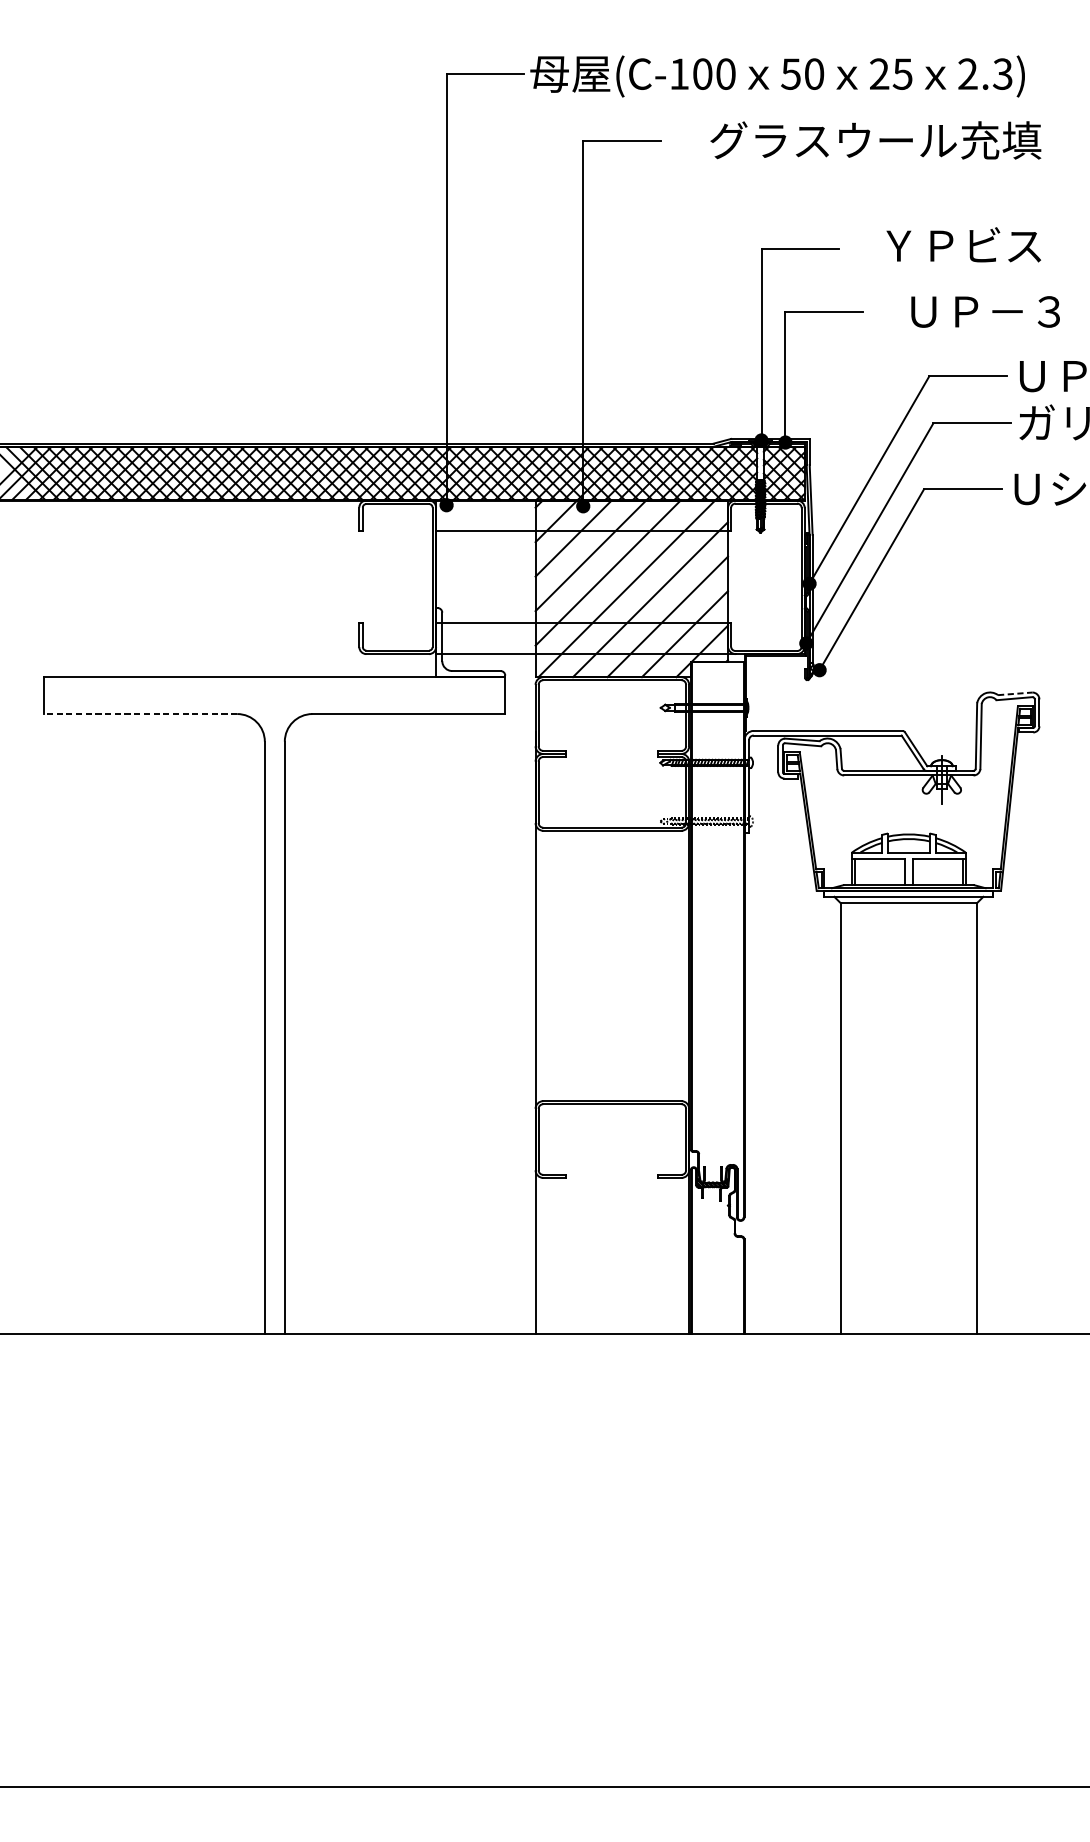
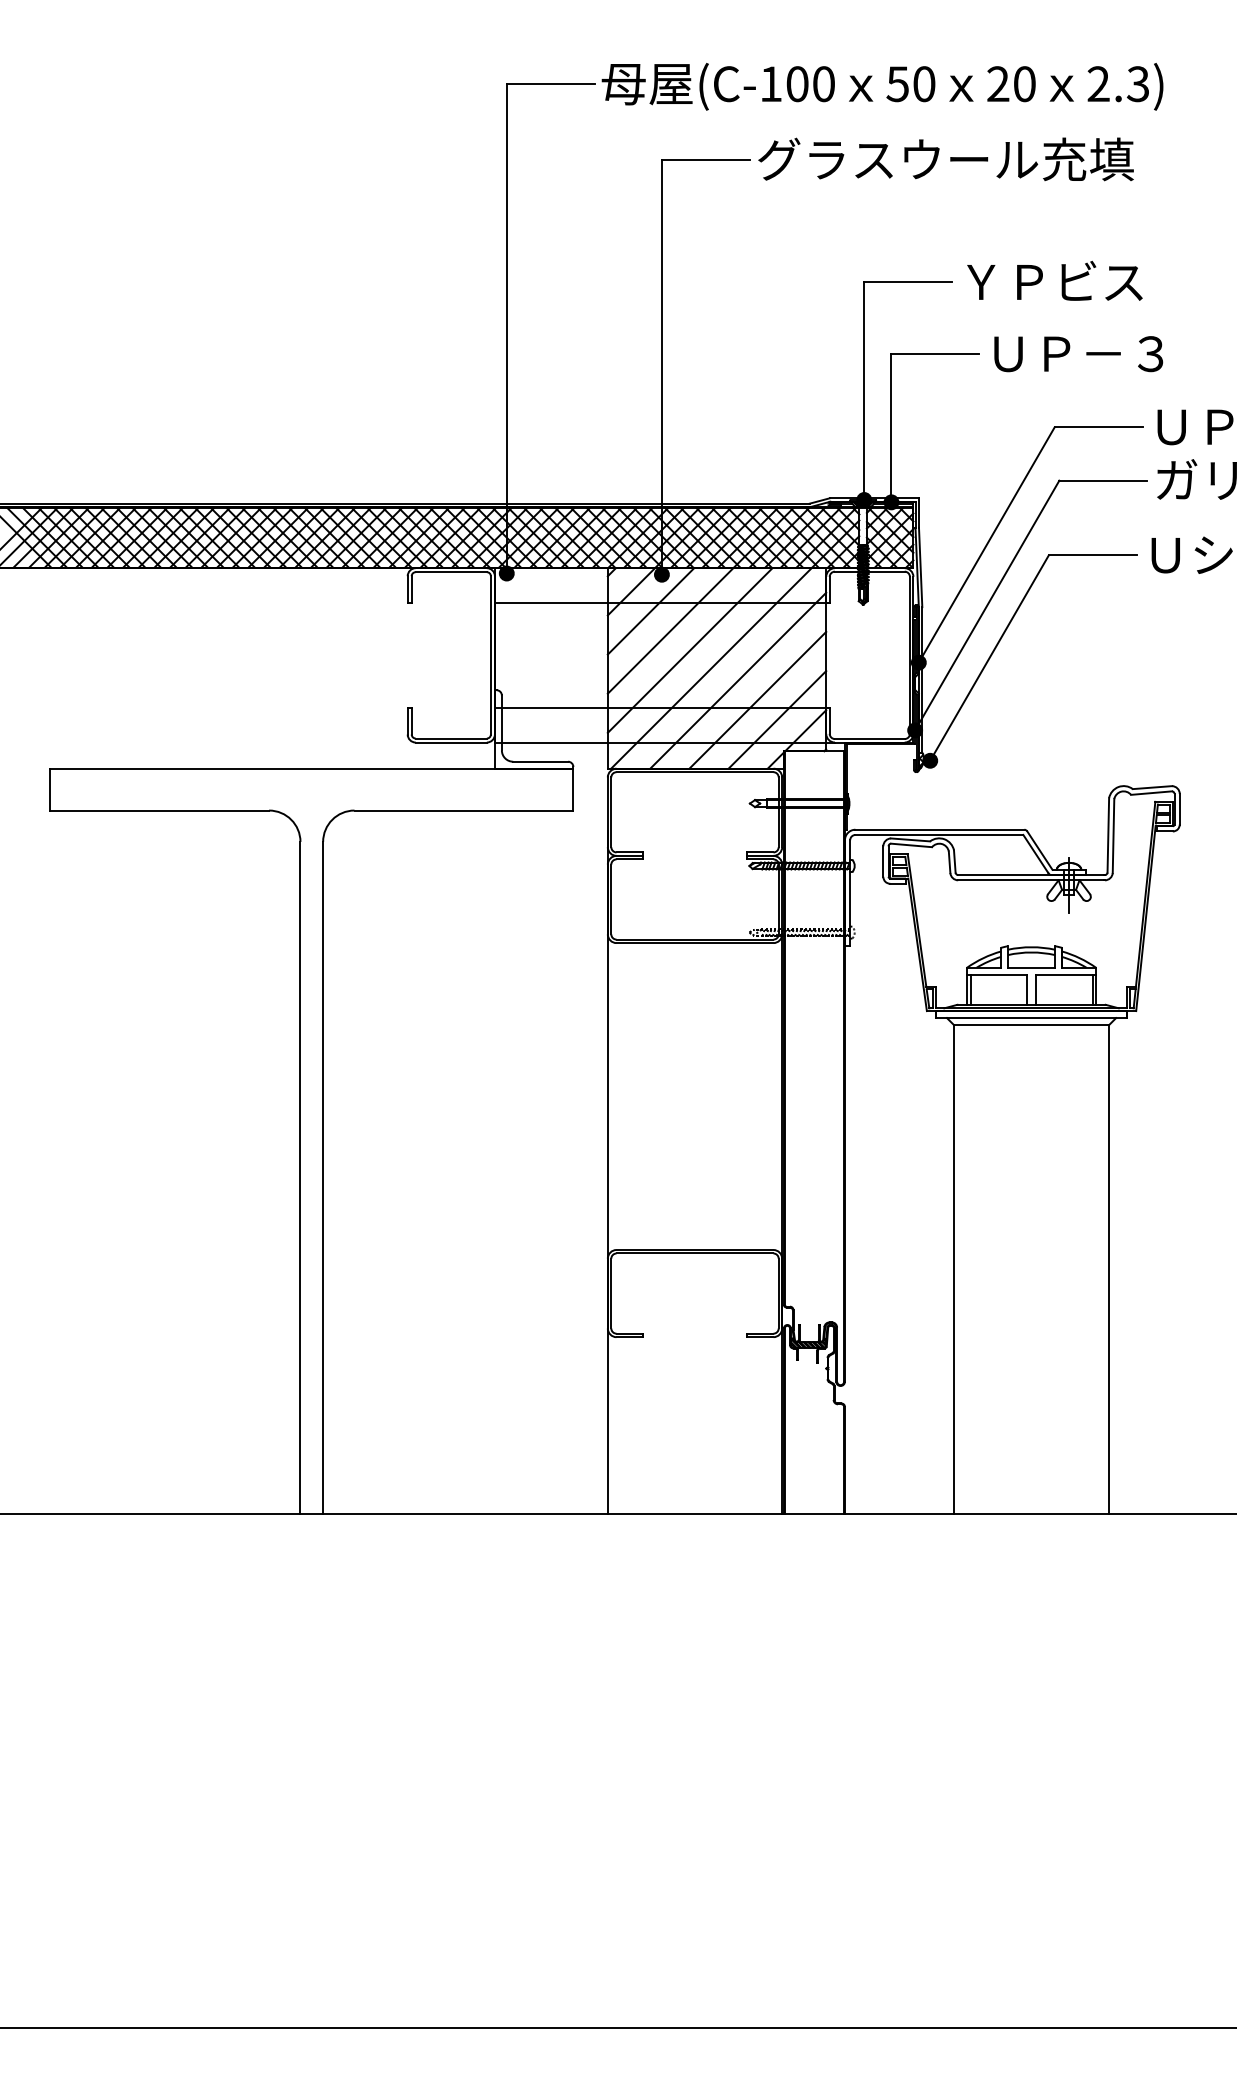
text: (902, 74) -> (1024, 84), 25 -> 20
text: (875, 140) -> (945, 159), moved
text: (963, 244) -> (1054, 280), moved
text: (985, 312) -> (1078, 354), moved
line: (1015, 693) -> (1152, 787), dashed -> solid
line: (140, 713) -> (159, 810), dashed -> solid

